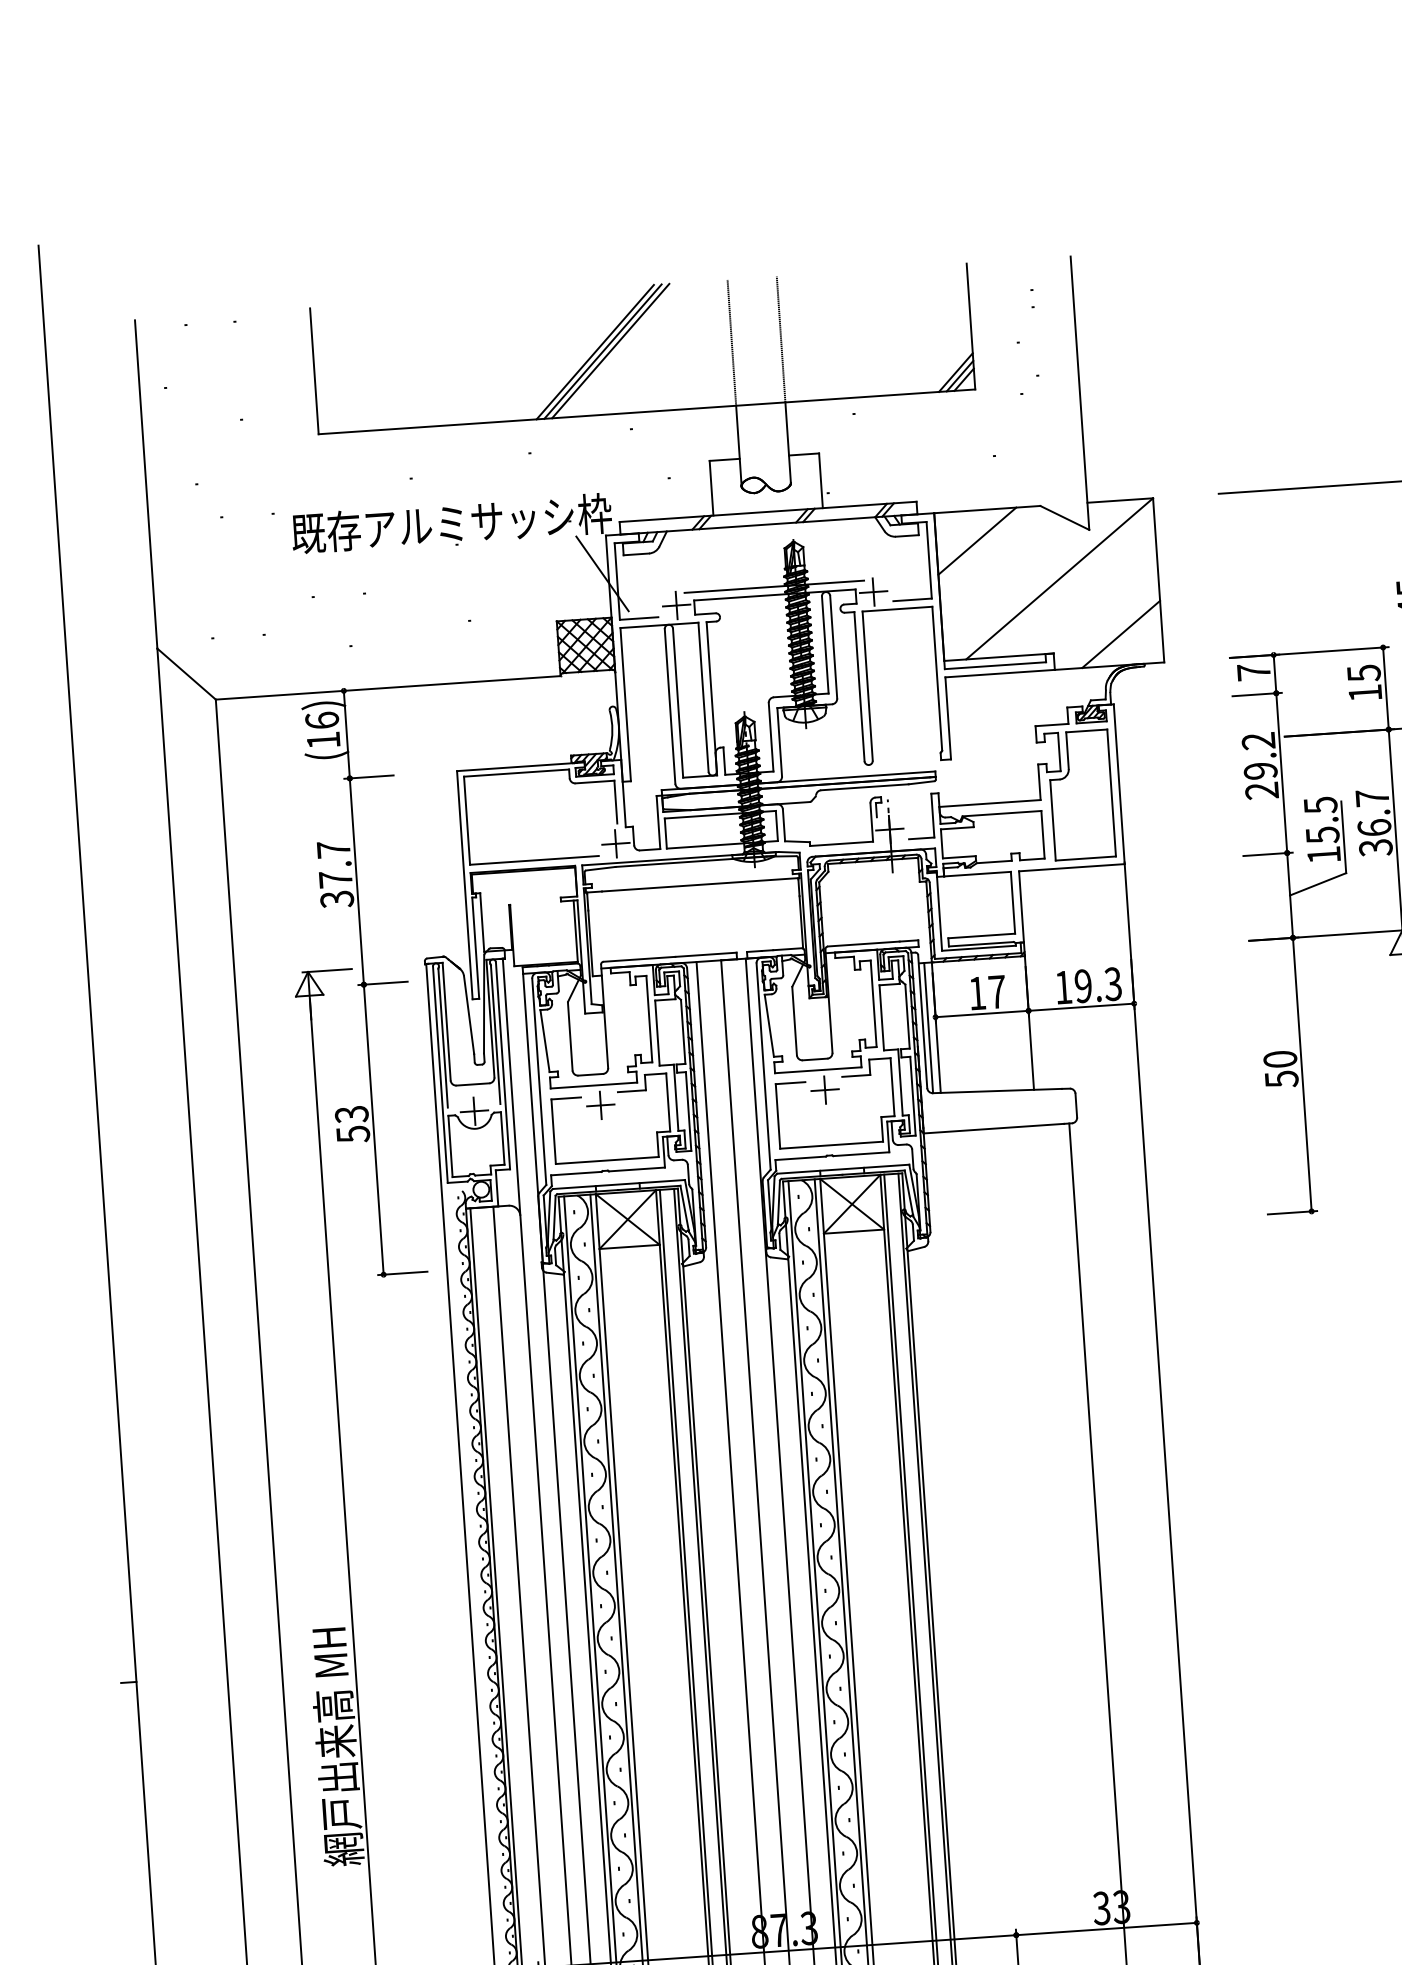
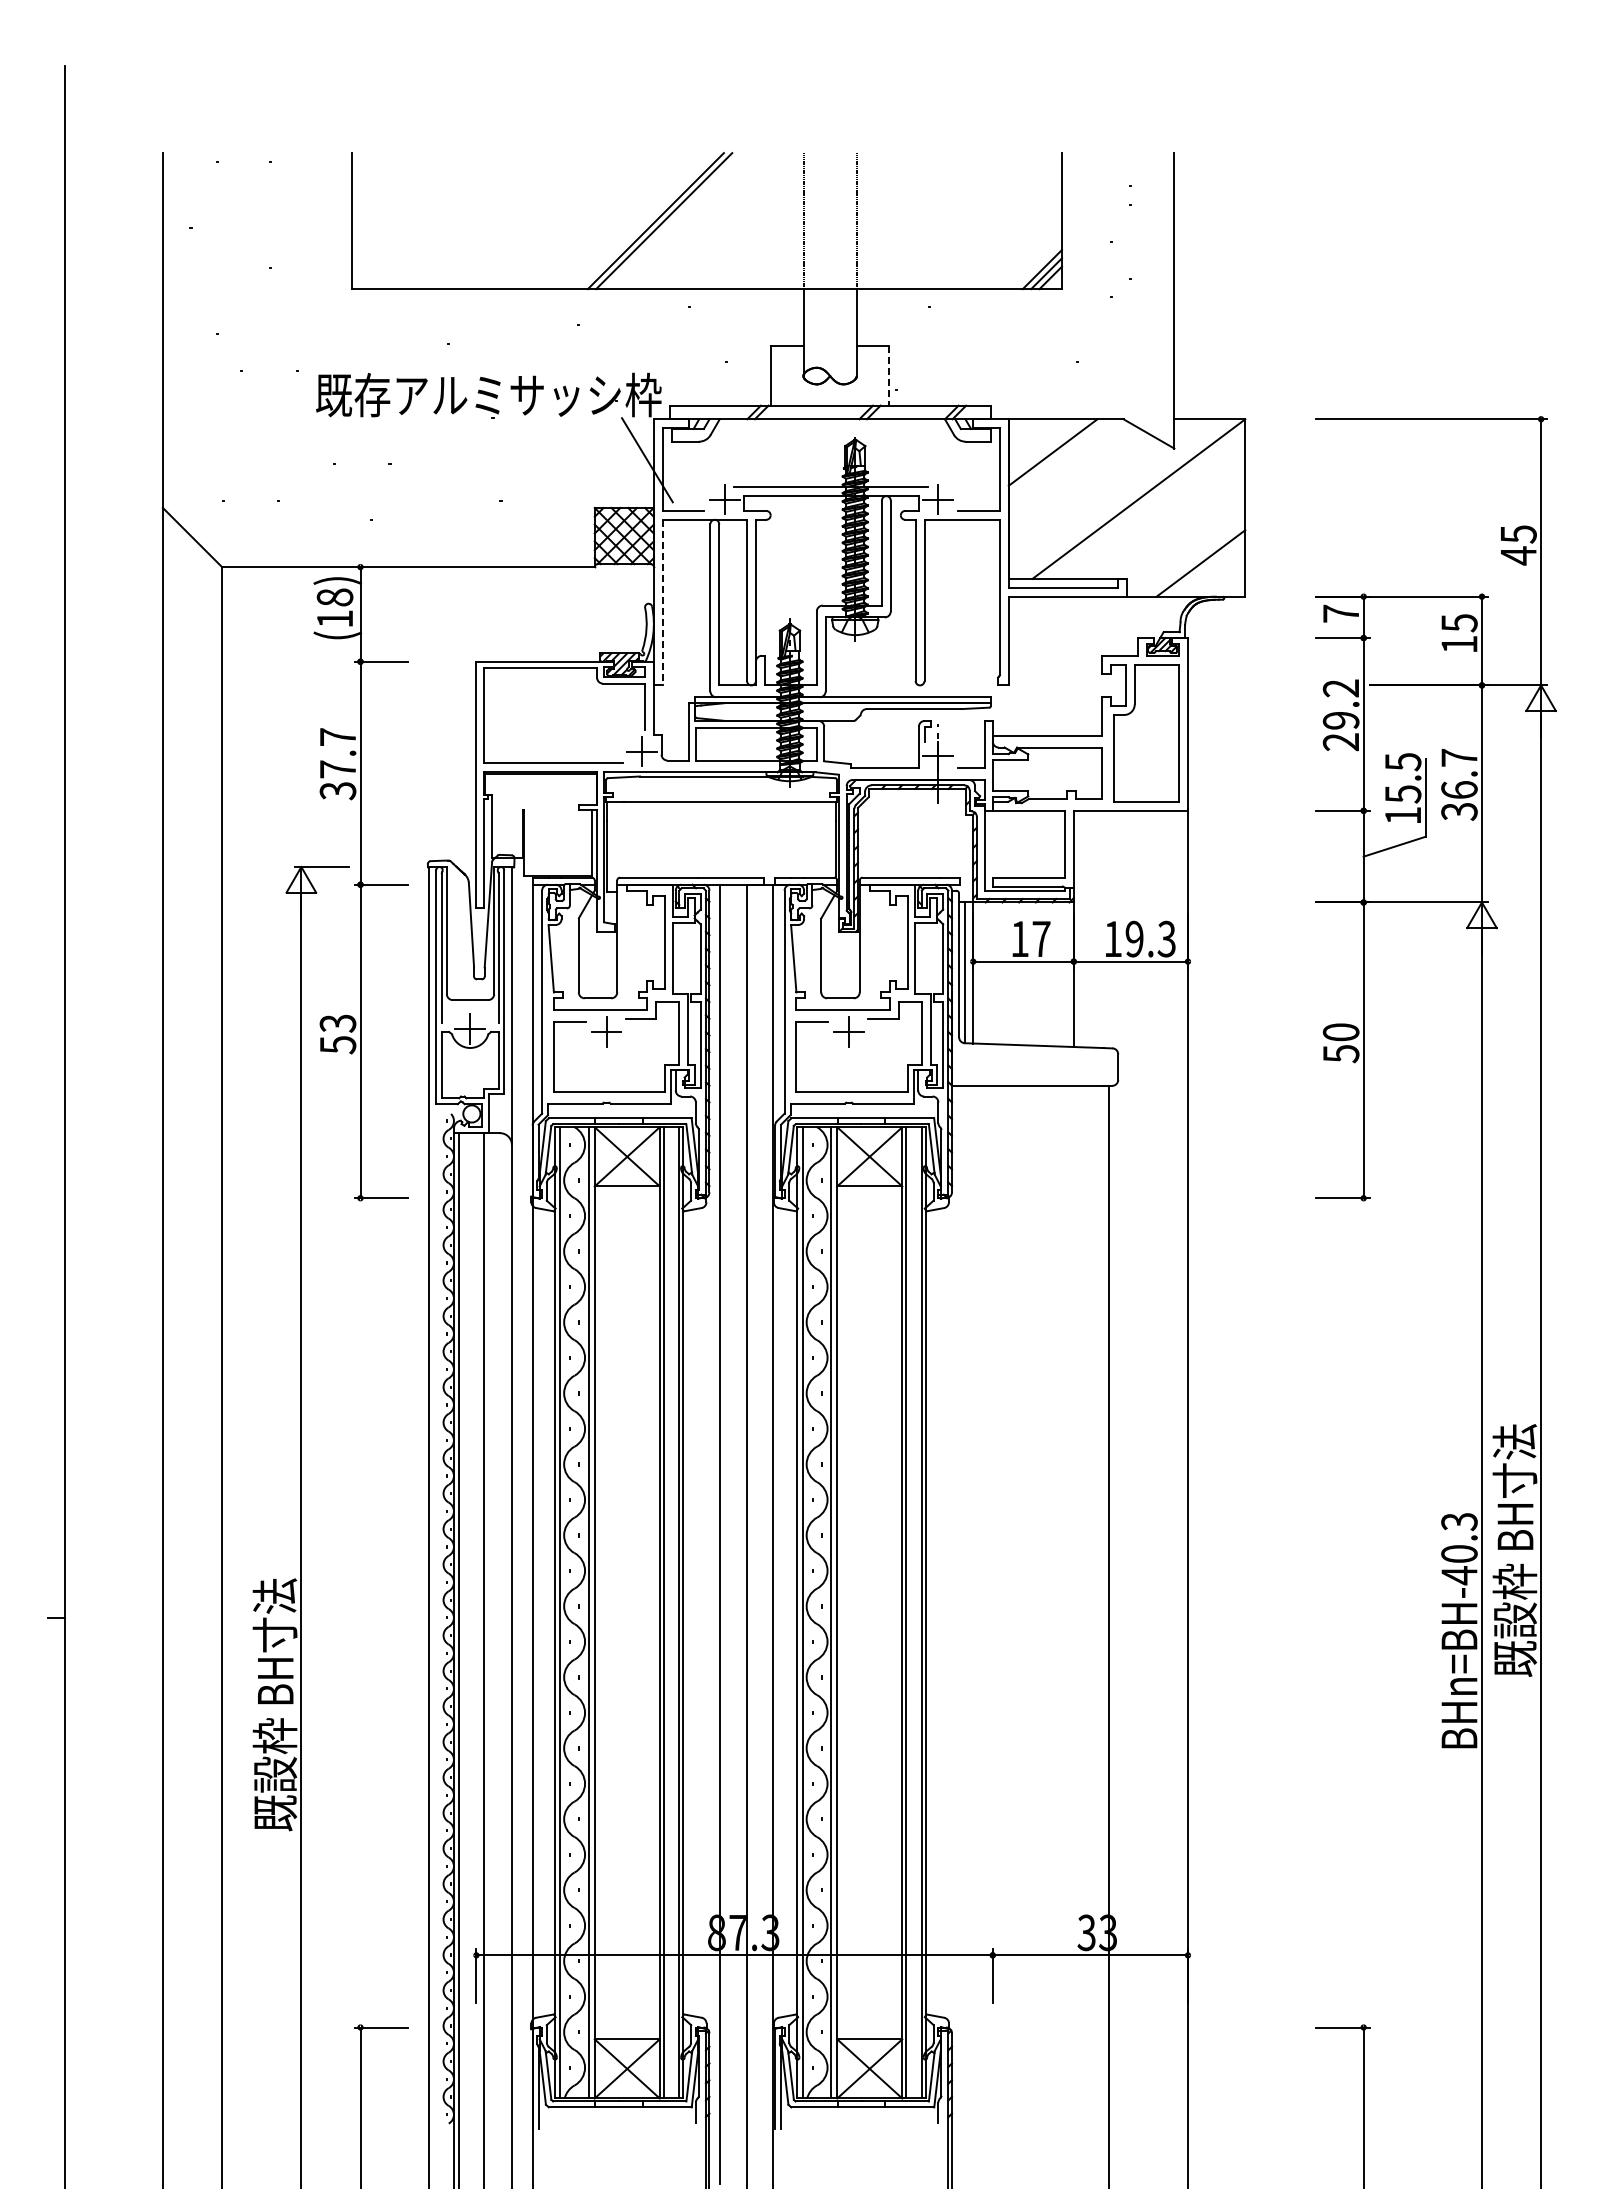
line: (610, 351) -> (672, 221), removed
line: (821, 481) -> (889, 376), solid -> dashed
line: (625, 704) -> (662, 602), solid -> dashed
text: (321, 720) -> (334, 597), (16) -> (18)
text: (335, 1746) -> (274, 1702), 網戸出来高 MH -> 既設枠 BH寸法

